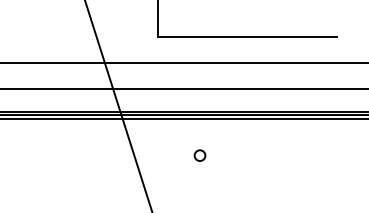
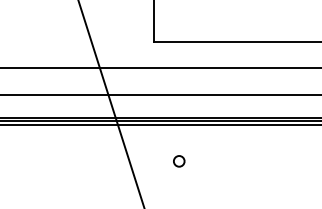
circle: (199, 155) -> (178, 161), moved

